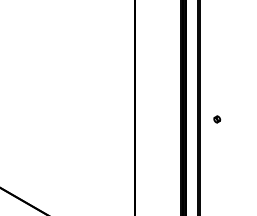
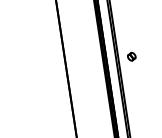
part: (217, 119) -> (132, 56), size x1.6

